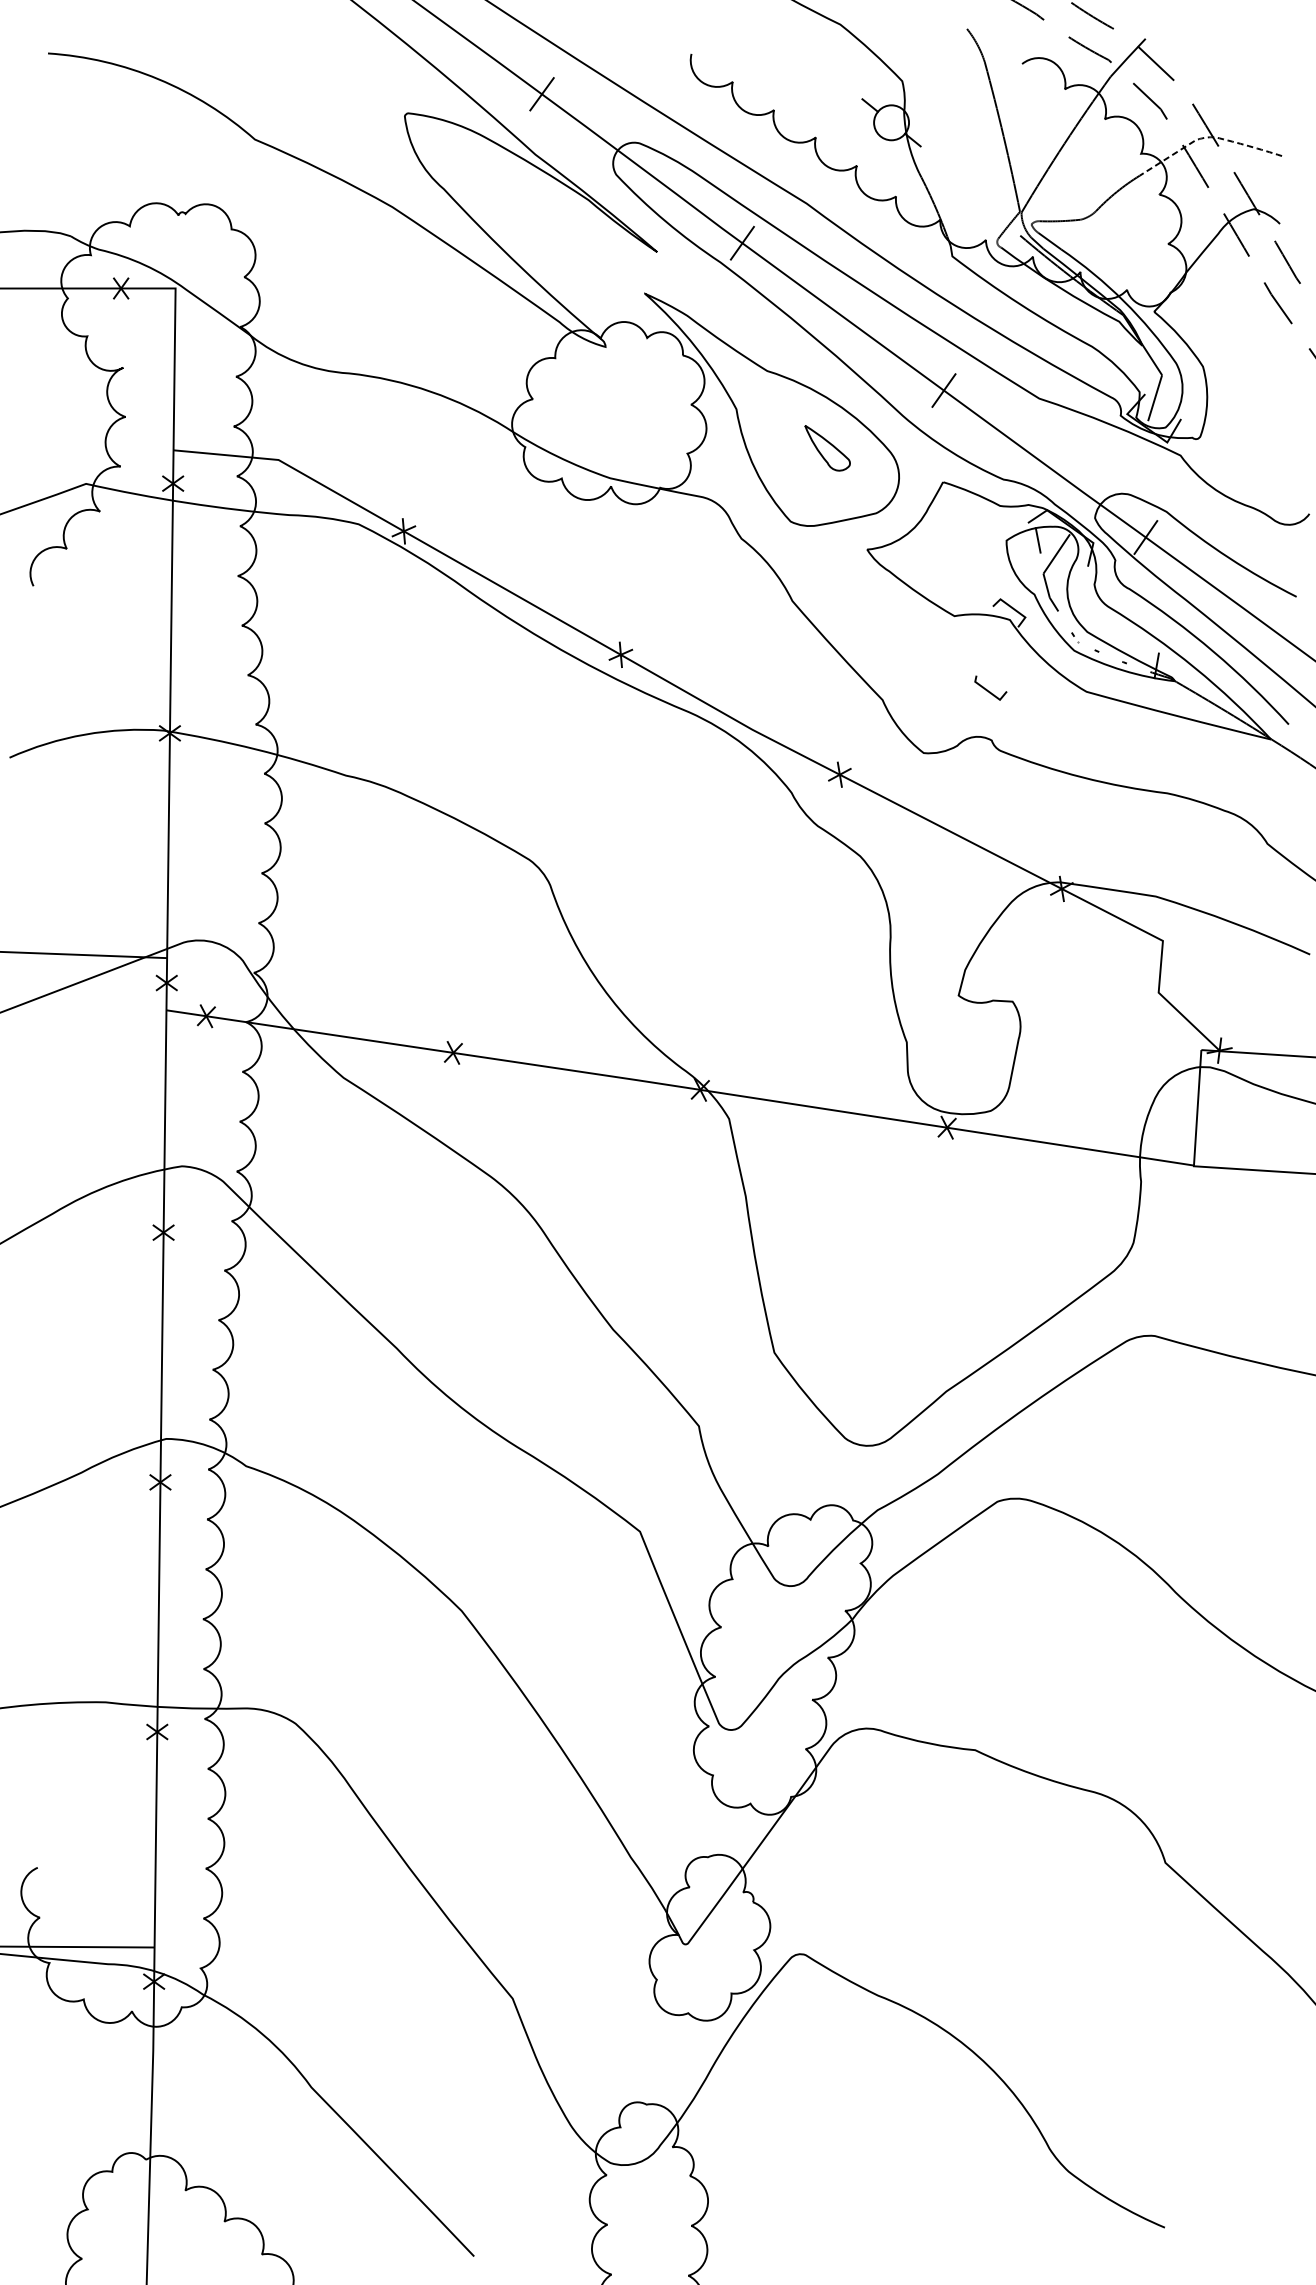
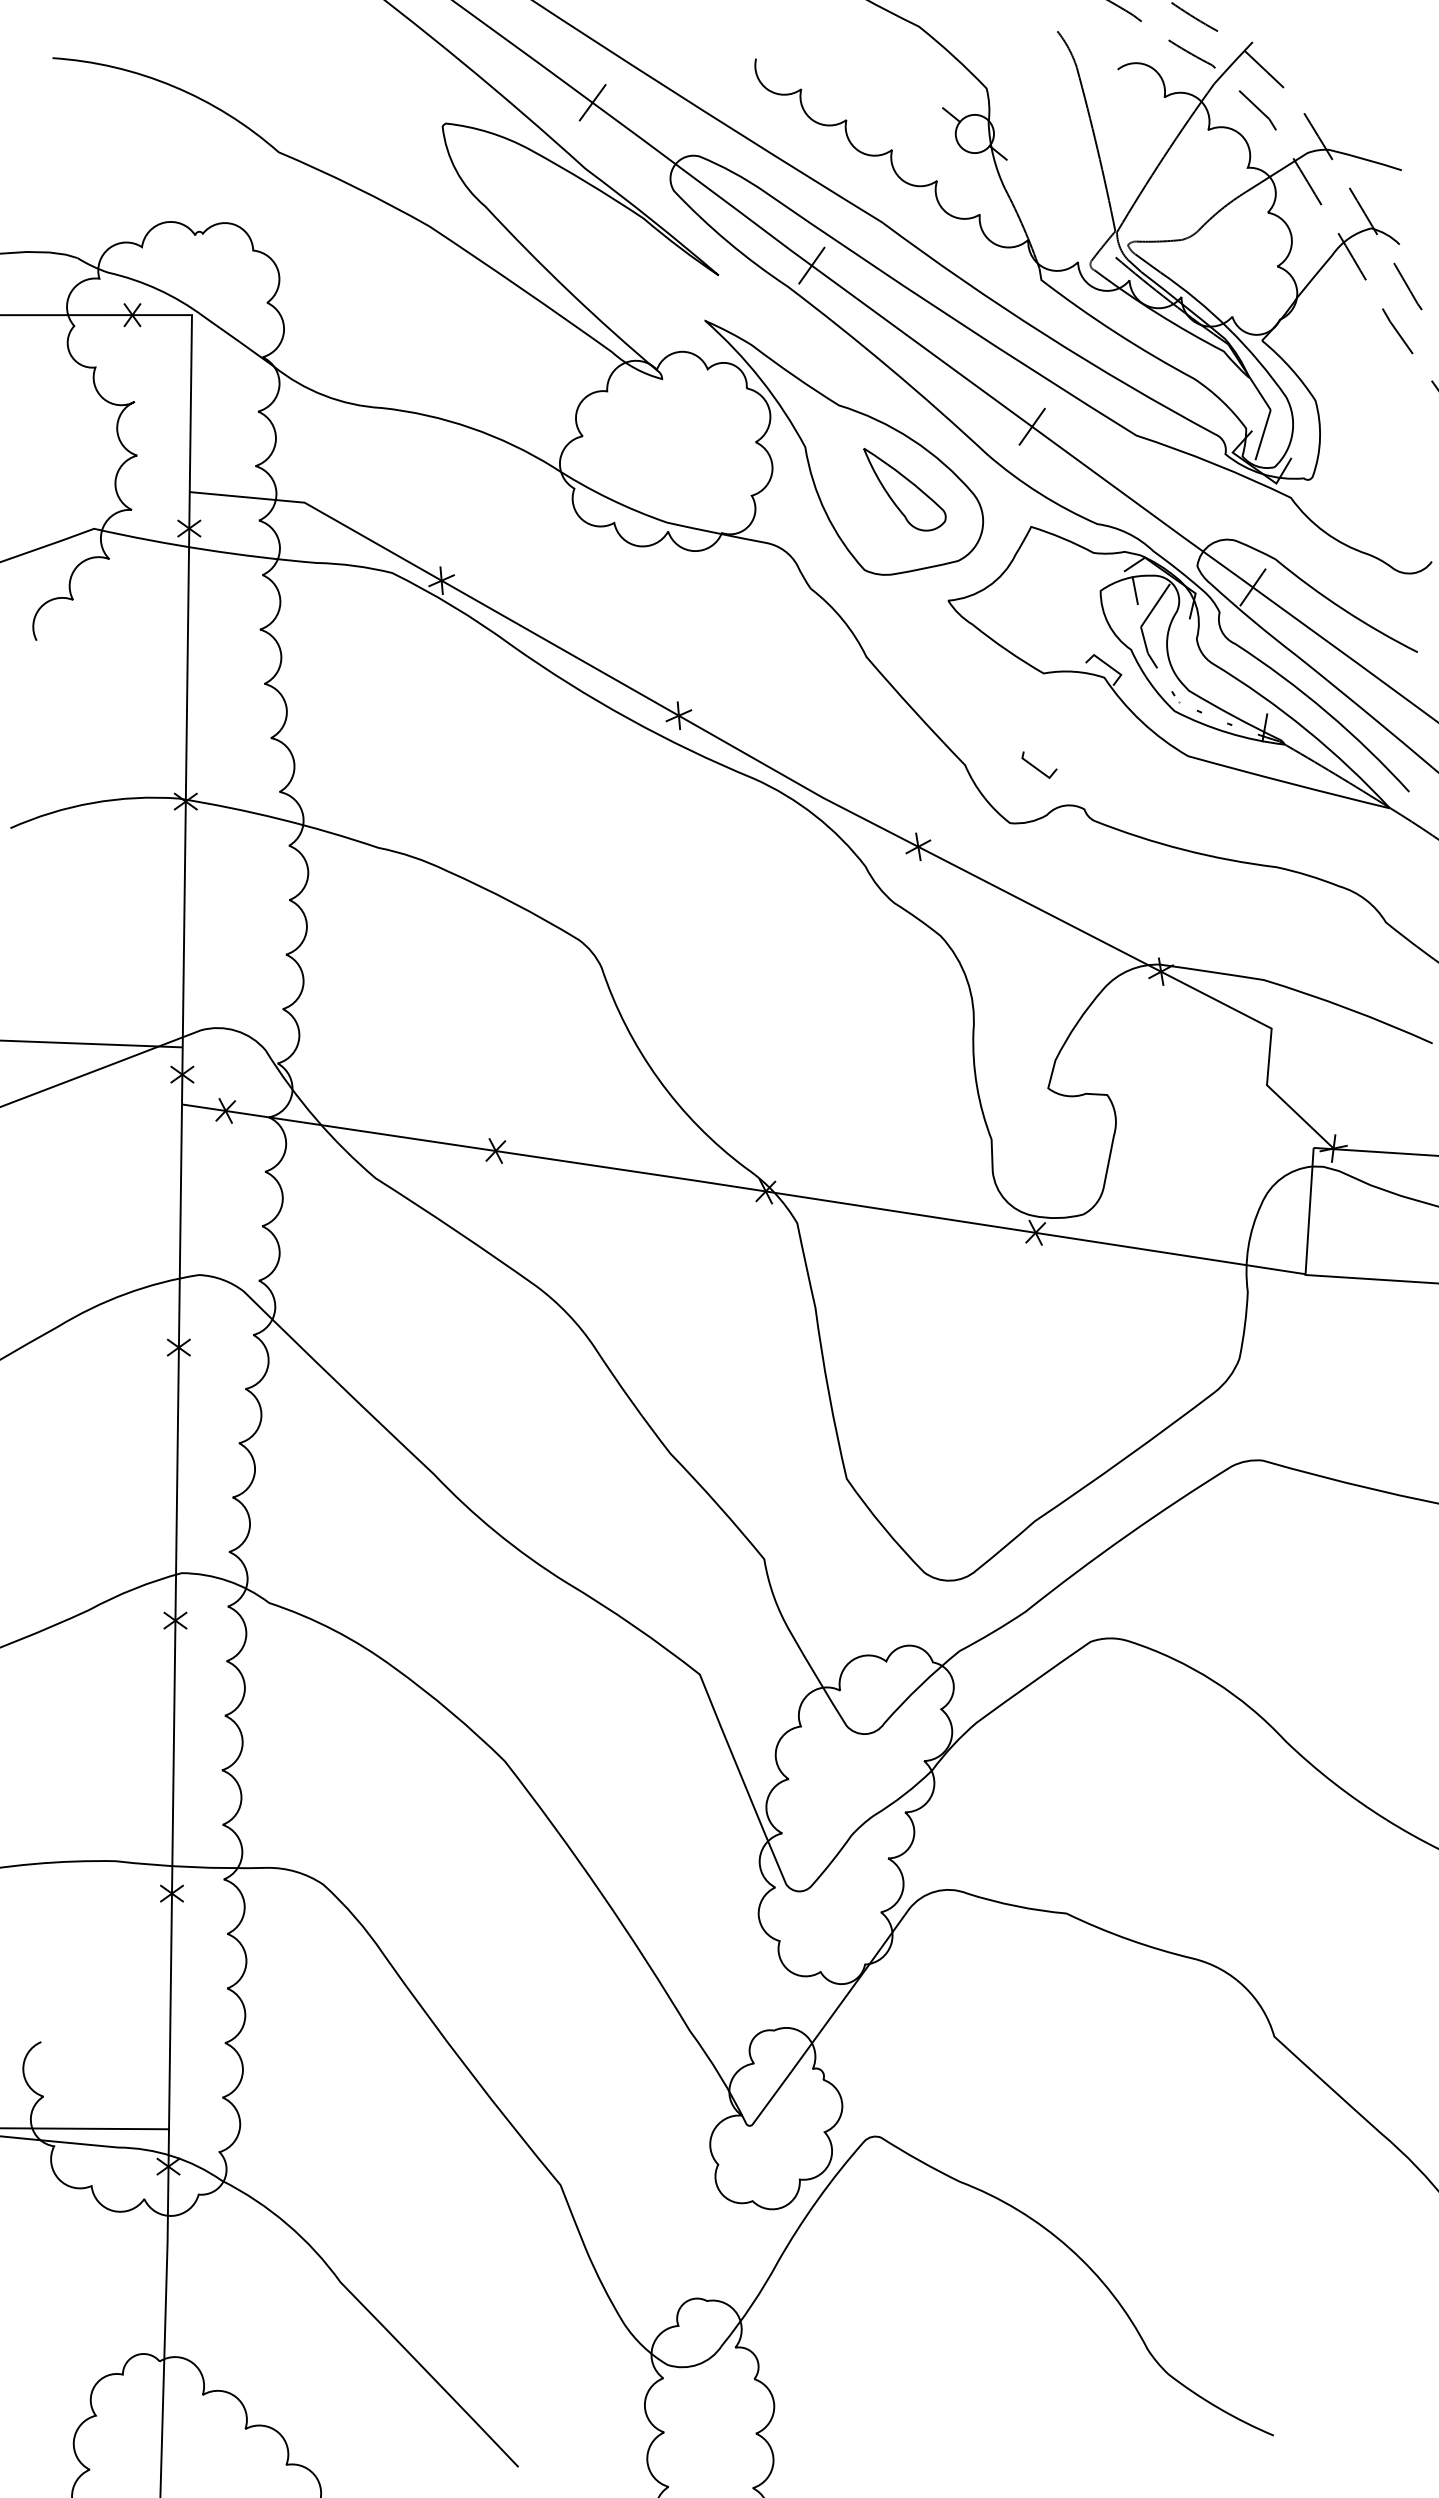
line: (1206, 137) -> (1319, 150), dashed -> solid
part: (827, 447) -> (904, 489), size x1.67
line: (989, 691) -> (1038, 768), moved

